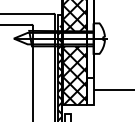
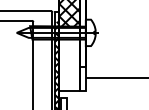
hatch: (74, 75) -> (69, 64), removed

